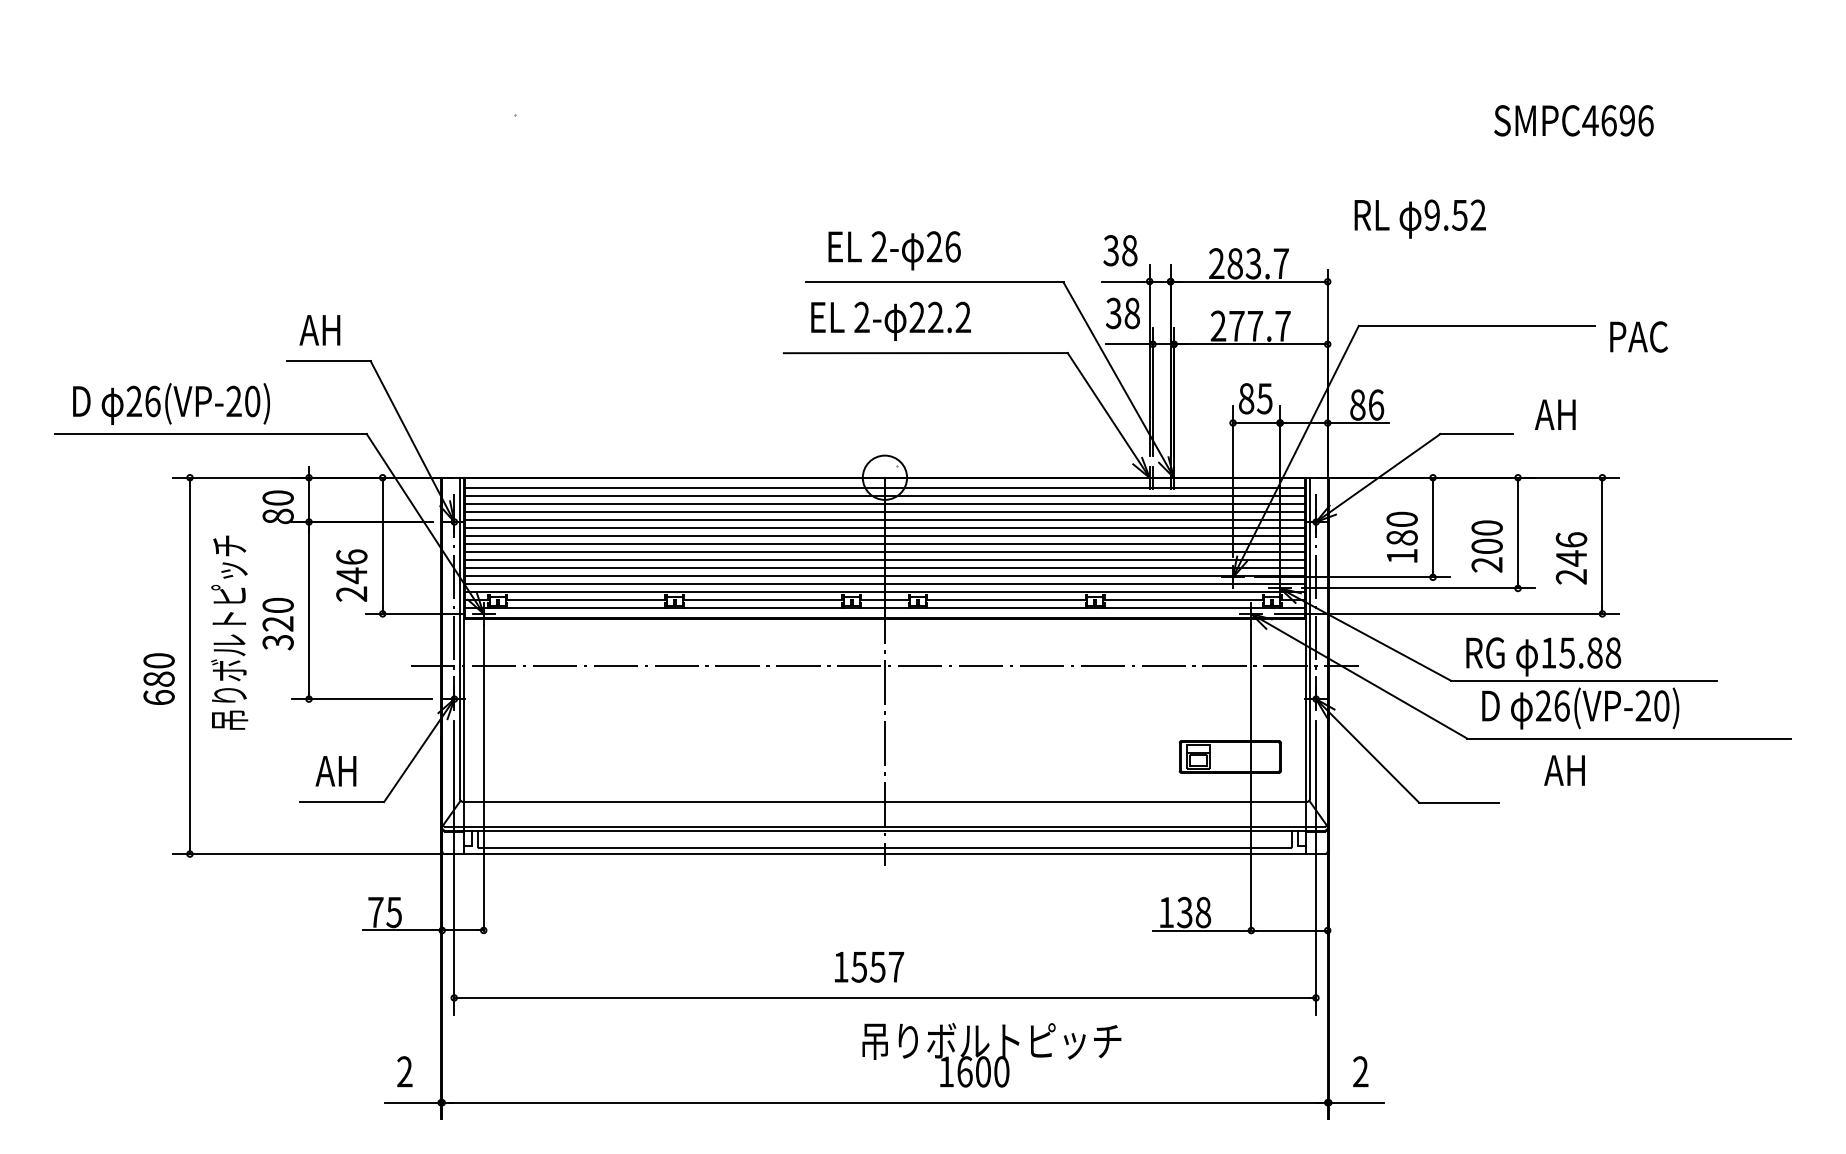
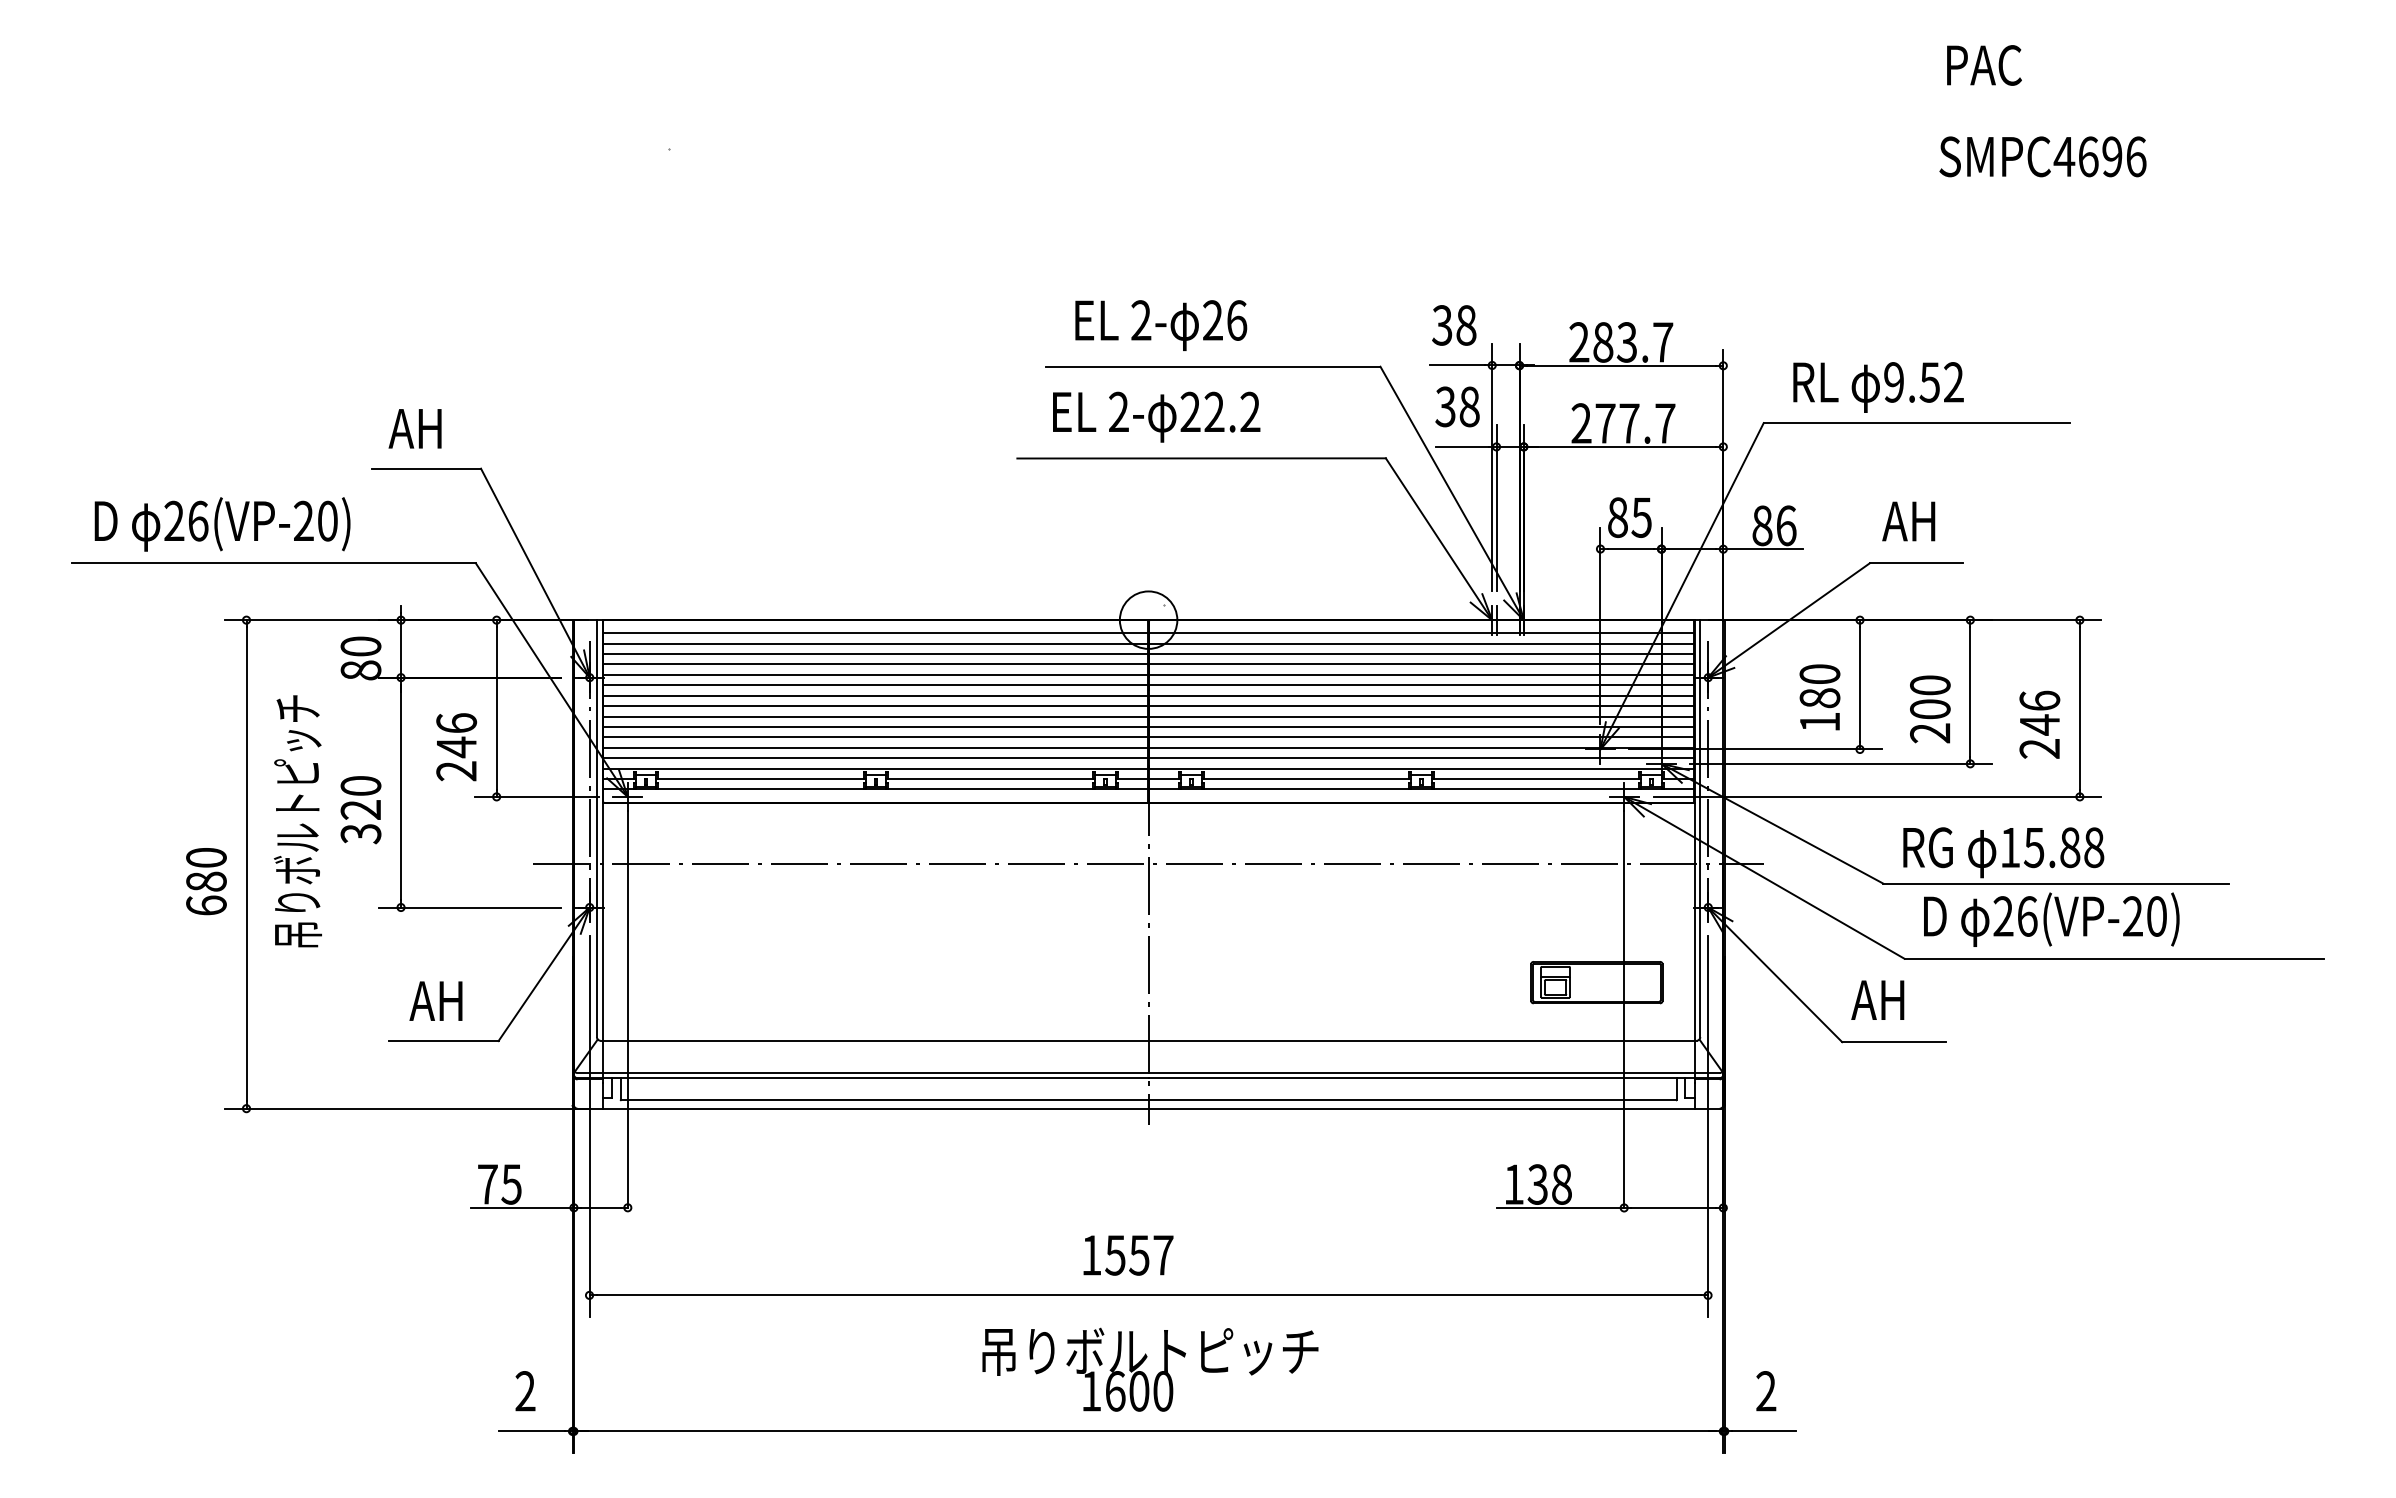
text: (1420, 219) -> (1878, 387), moved
text: (1639, 337) -> (1984, 65), moved
text: (1555, 414) -> (1908, 521), moved
text: (1564, 769) -> (1877, 999), moved
text: (991, 1055) -> (1150, 1369), moved

